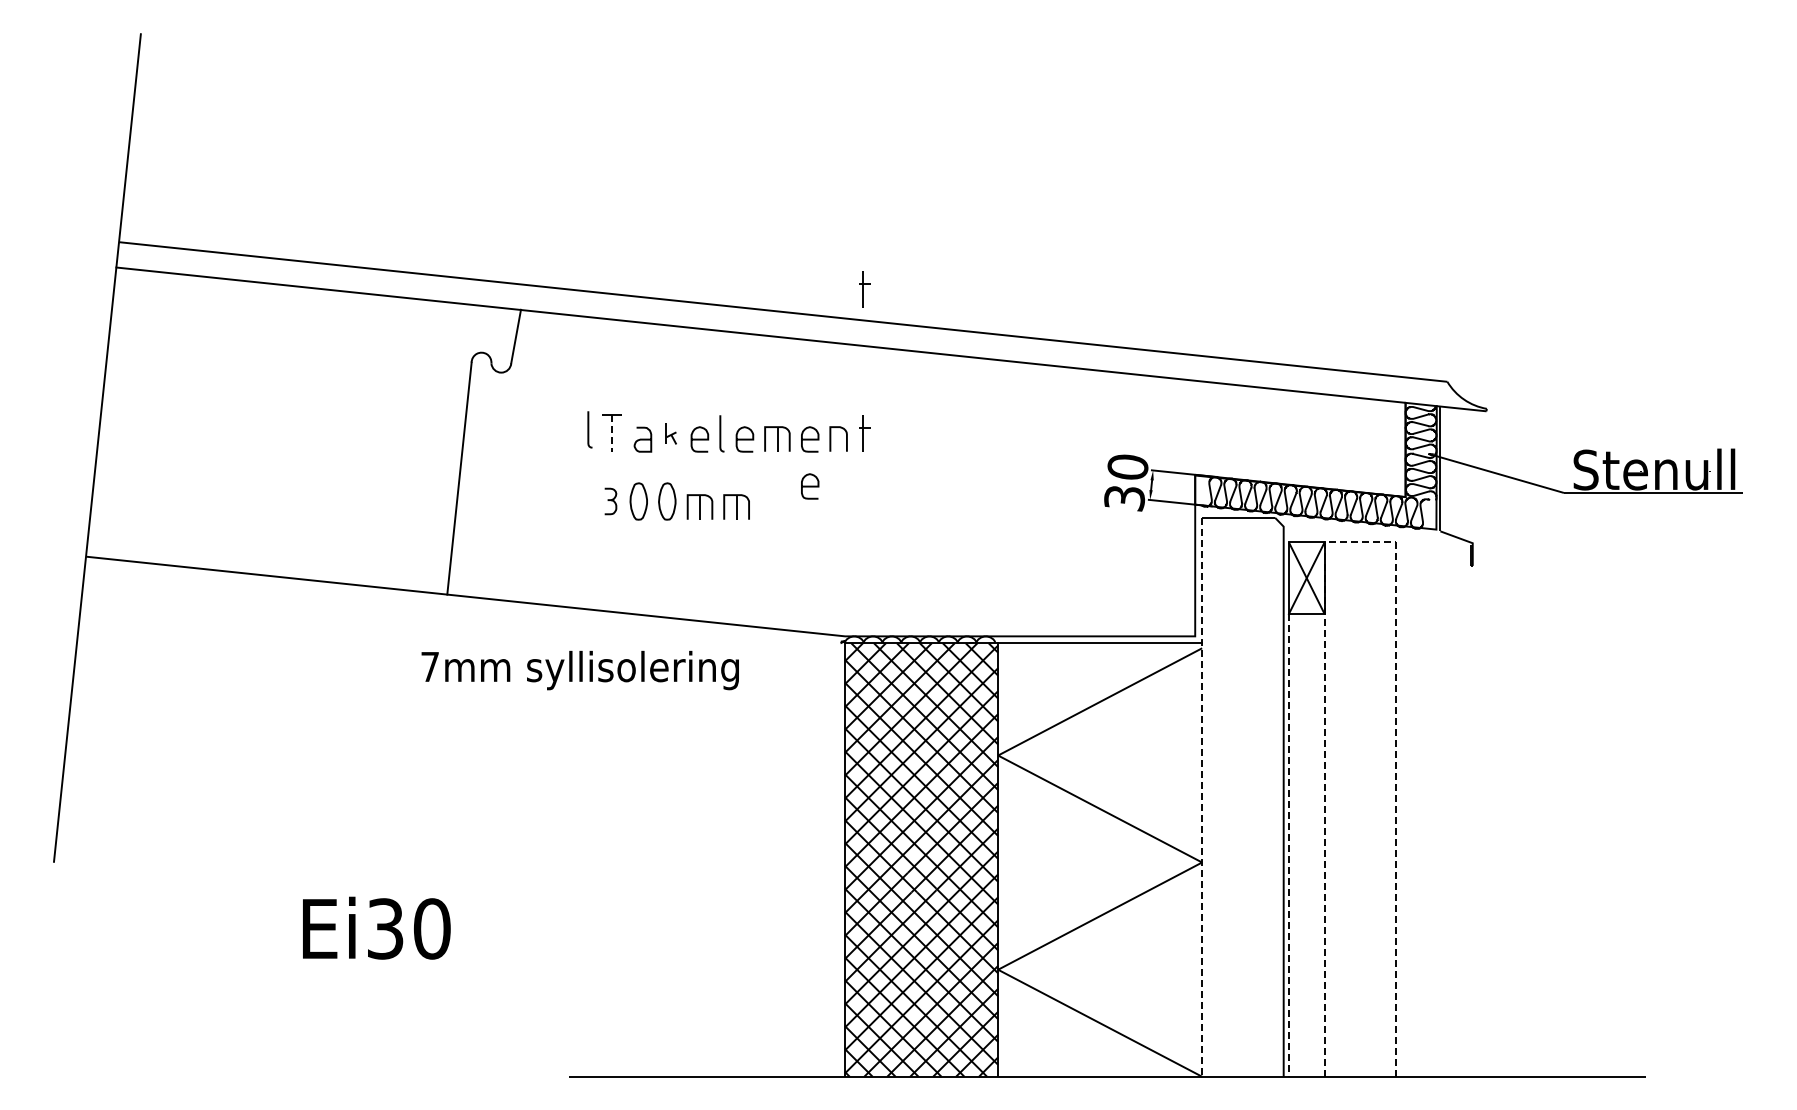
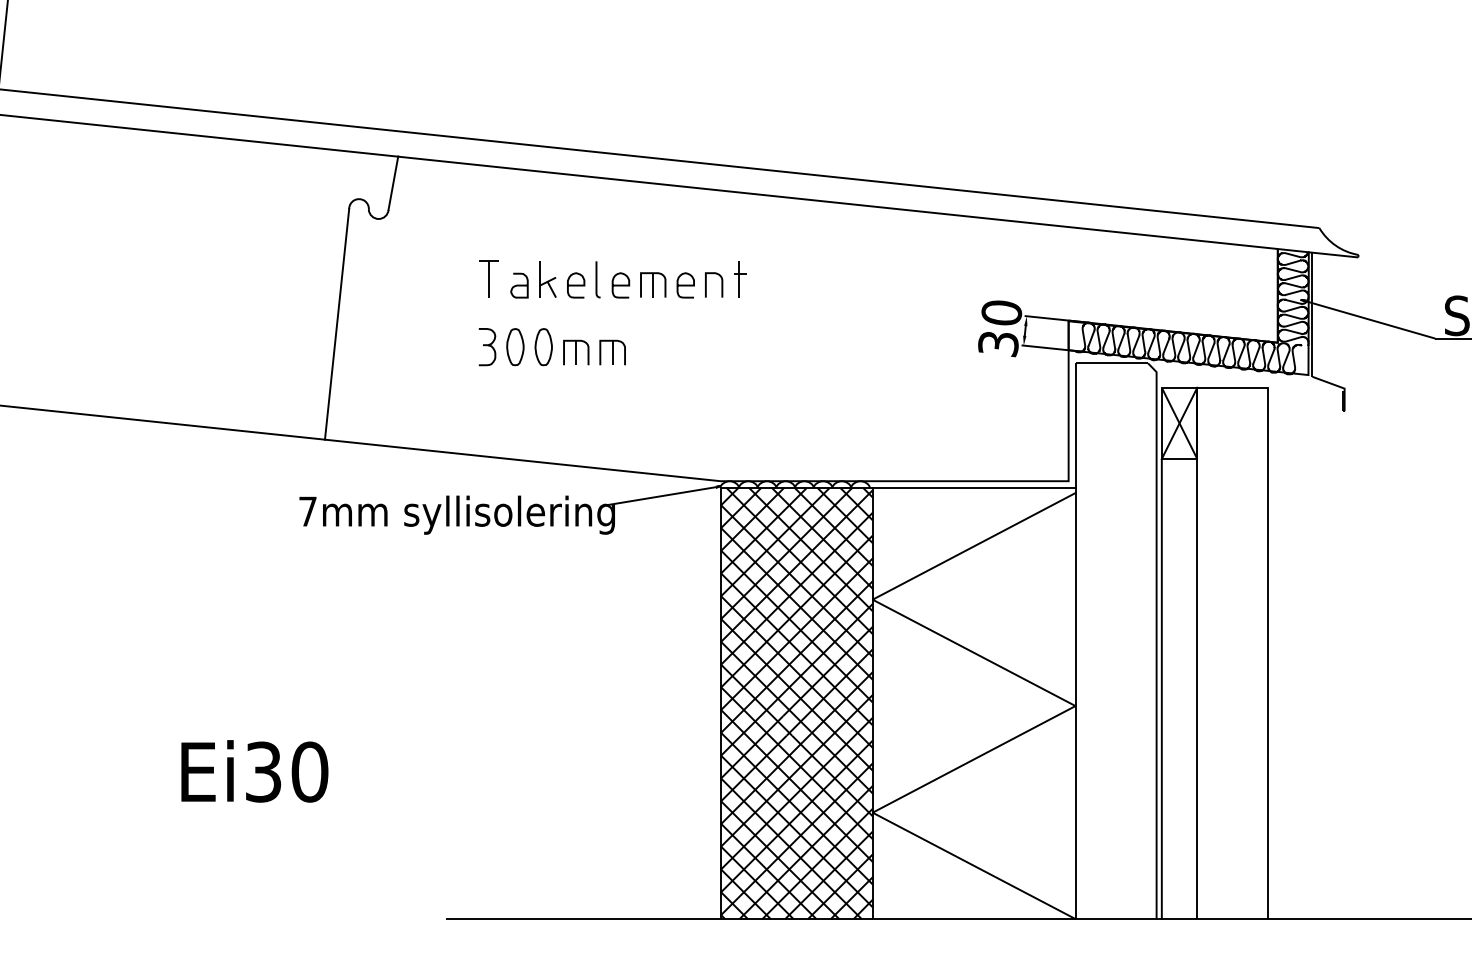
part: (864, 289) -> (739, 136), removed
curve: (589, 429) -> (466, 275), removed
part: (671, 433) -> (547, 279), size x1.67
line: (612, 434) -> (489, 280), dashed -> solid
curve: (810, 486) -> (686, 332), removed
part: (610, 501) -> (487, 347), size x1.43
line: (1360, 542) -> (1232, 387), dashed -> solid
line: (786, 651) -> (662, 496), added
line: (1202, 797) -> (1075, 641), dashed -> solid
line: (1288, 845) -> (1161, 689), dashed -> solid

